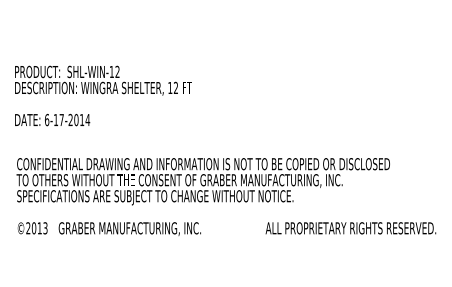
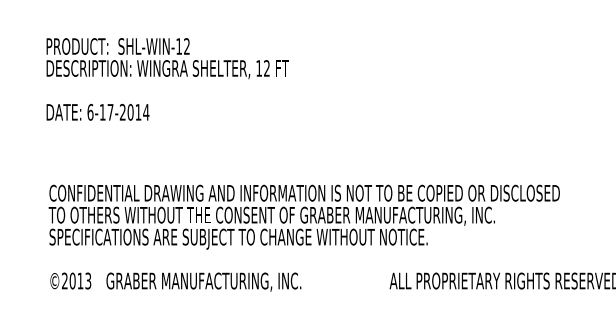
text: (103, 95) -> (167, 78), moved

